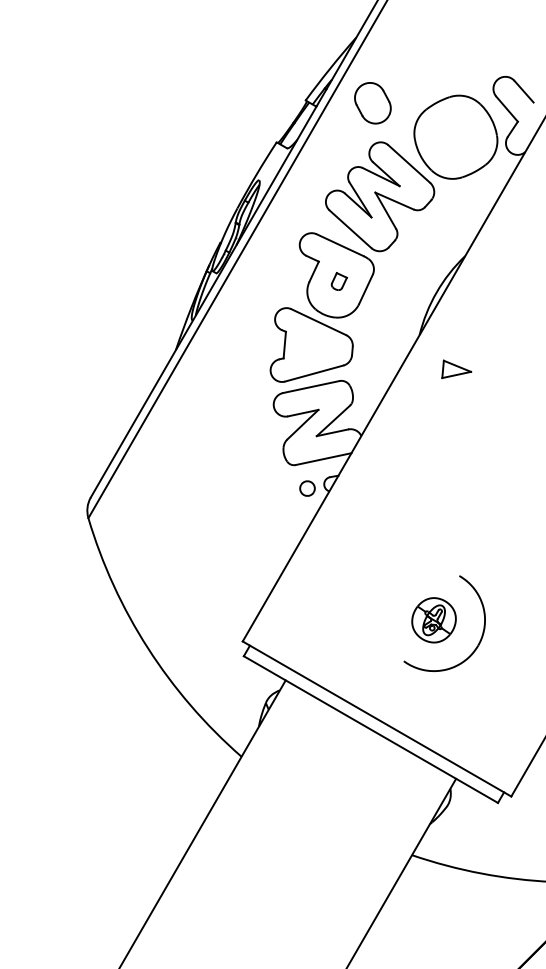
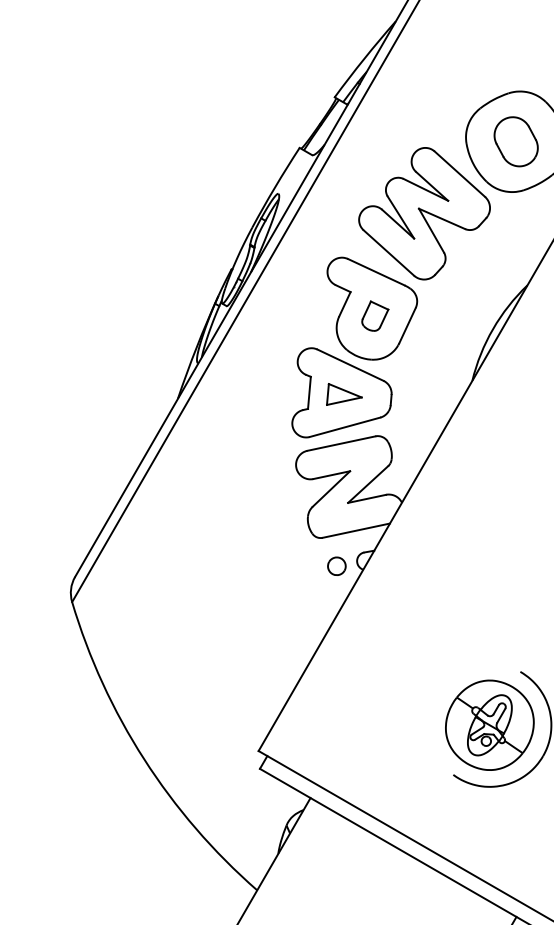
part: (372, 103) -> (515, 142), moved
part: (339, 281) -> (375, 316), size x1.43
part: (456, 368) -> (344, 393), moved
part: (433, 620) -> (489, 725), size x1.67

